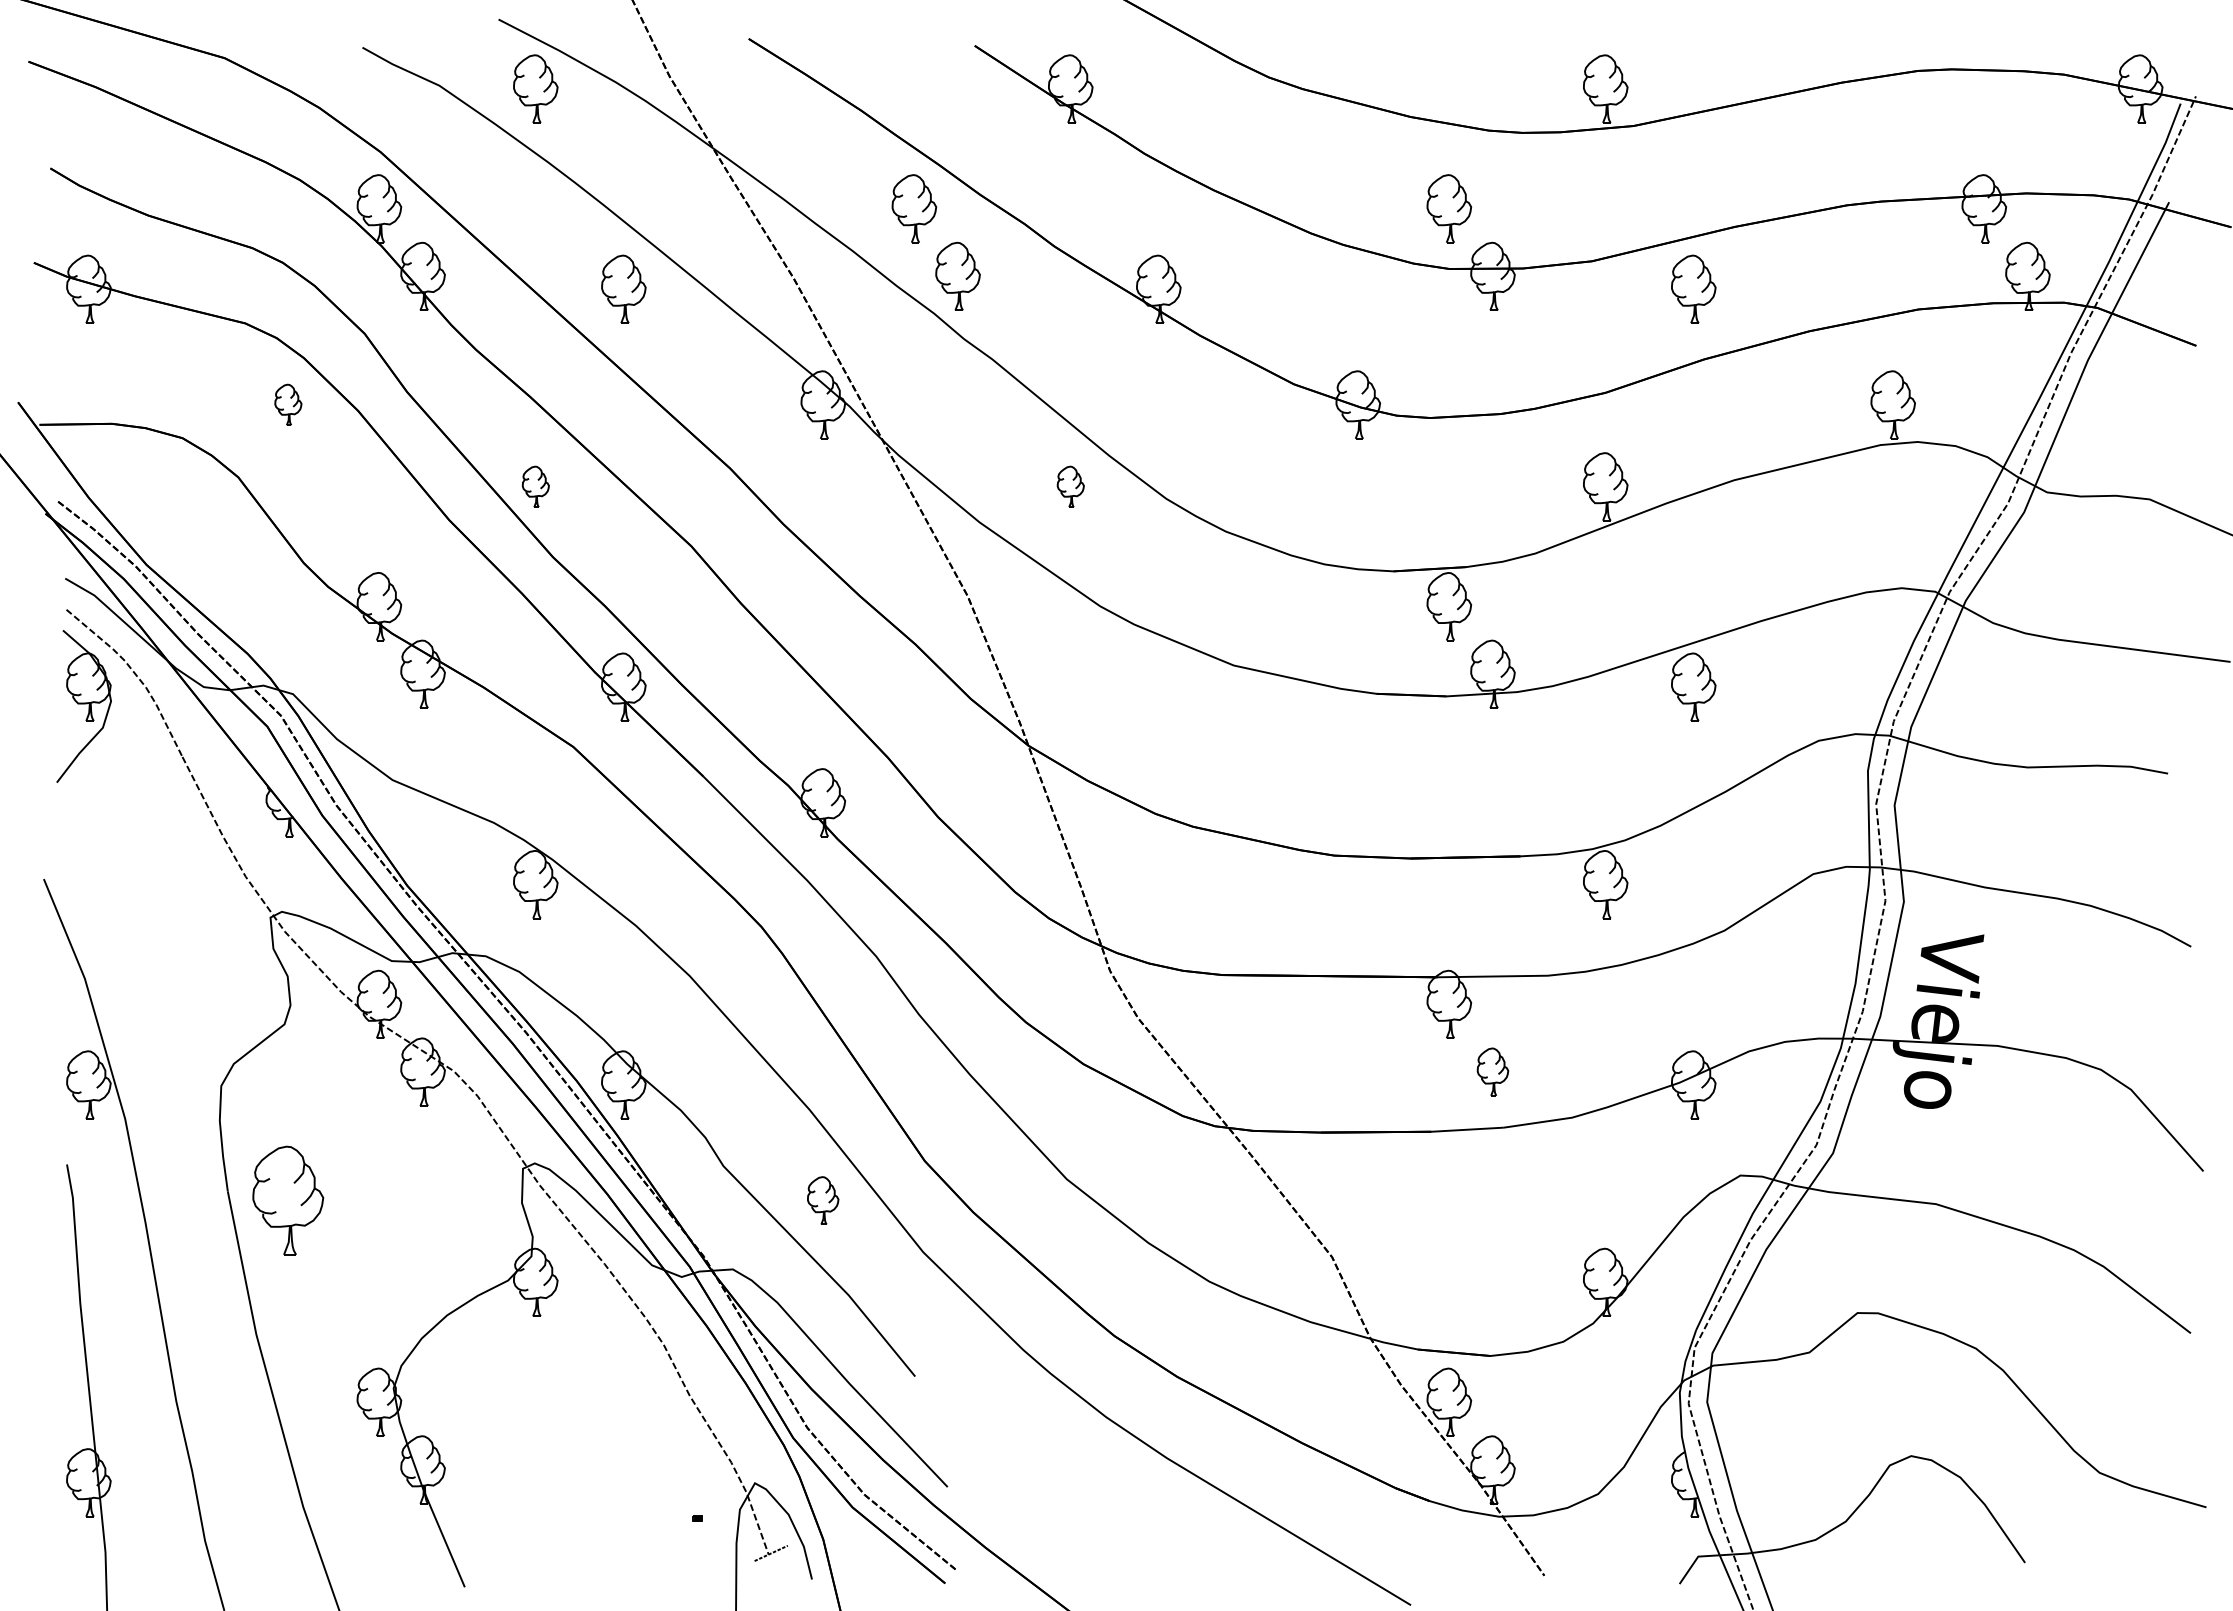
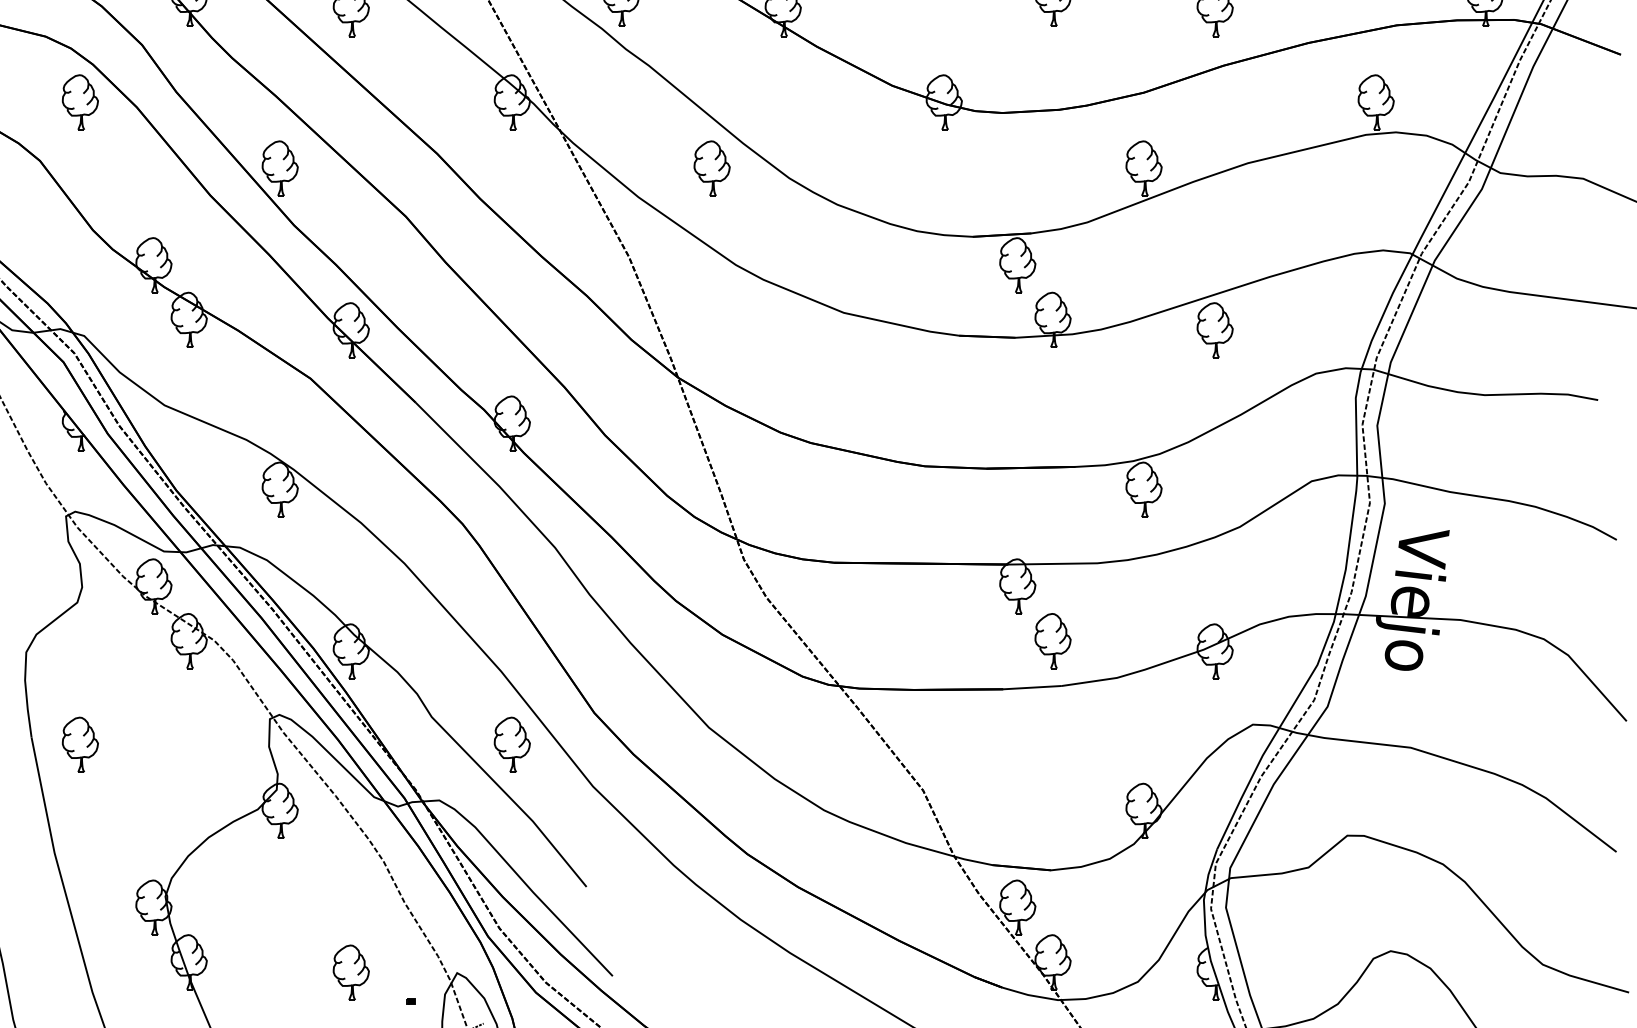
part: (288, 404) -> (80, 102), size x1.67
part: (535, 486) -> (279, 168), size x1.67
part: (1070, 486) -> (711, 168), size x1.67
part: (1492, 1071) -> (1052, 640), size x1.43
part: (288, 1200) -> (80, 744), size x0.62
part: (822, 1200) -> (511, 744), size x1.43
part: (623, 1482) -> (351, 972), added

